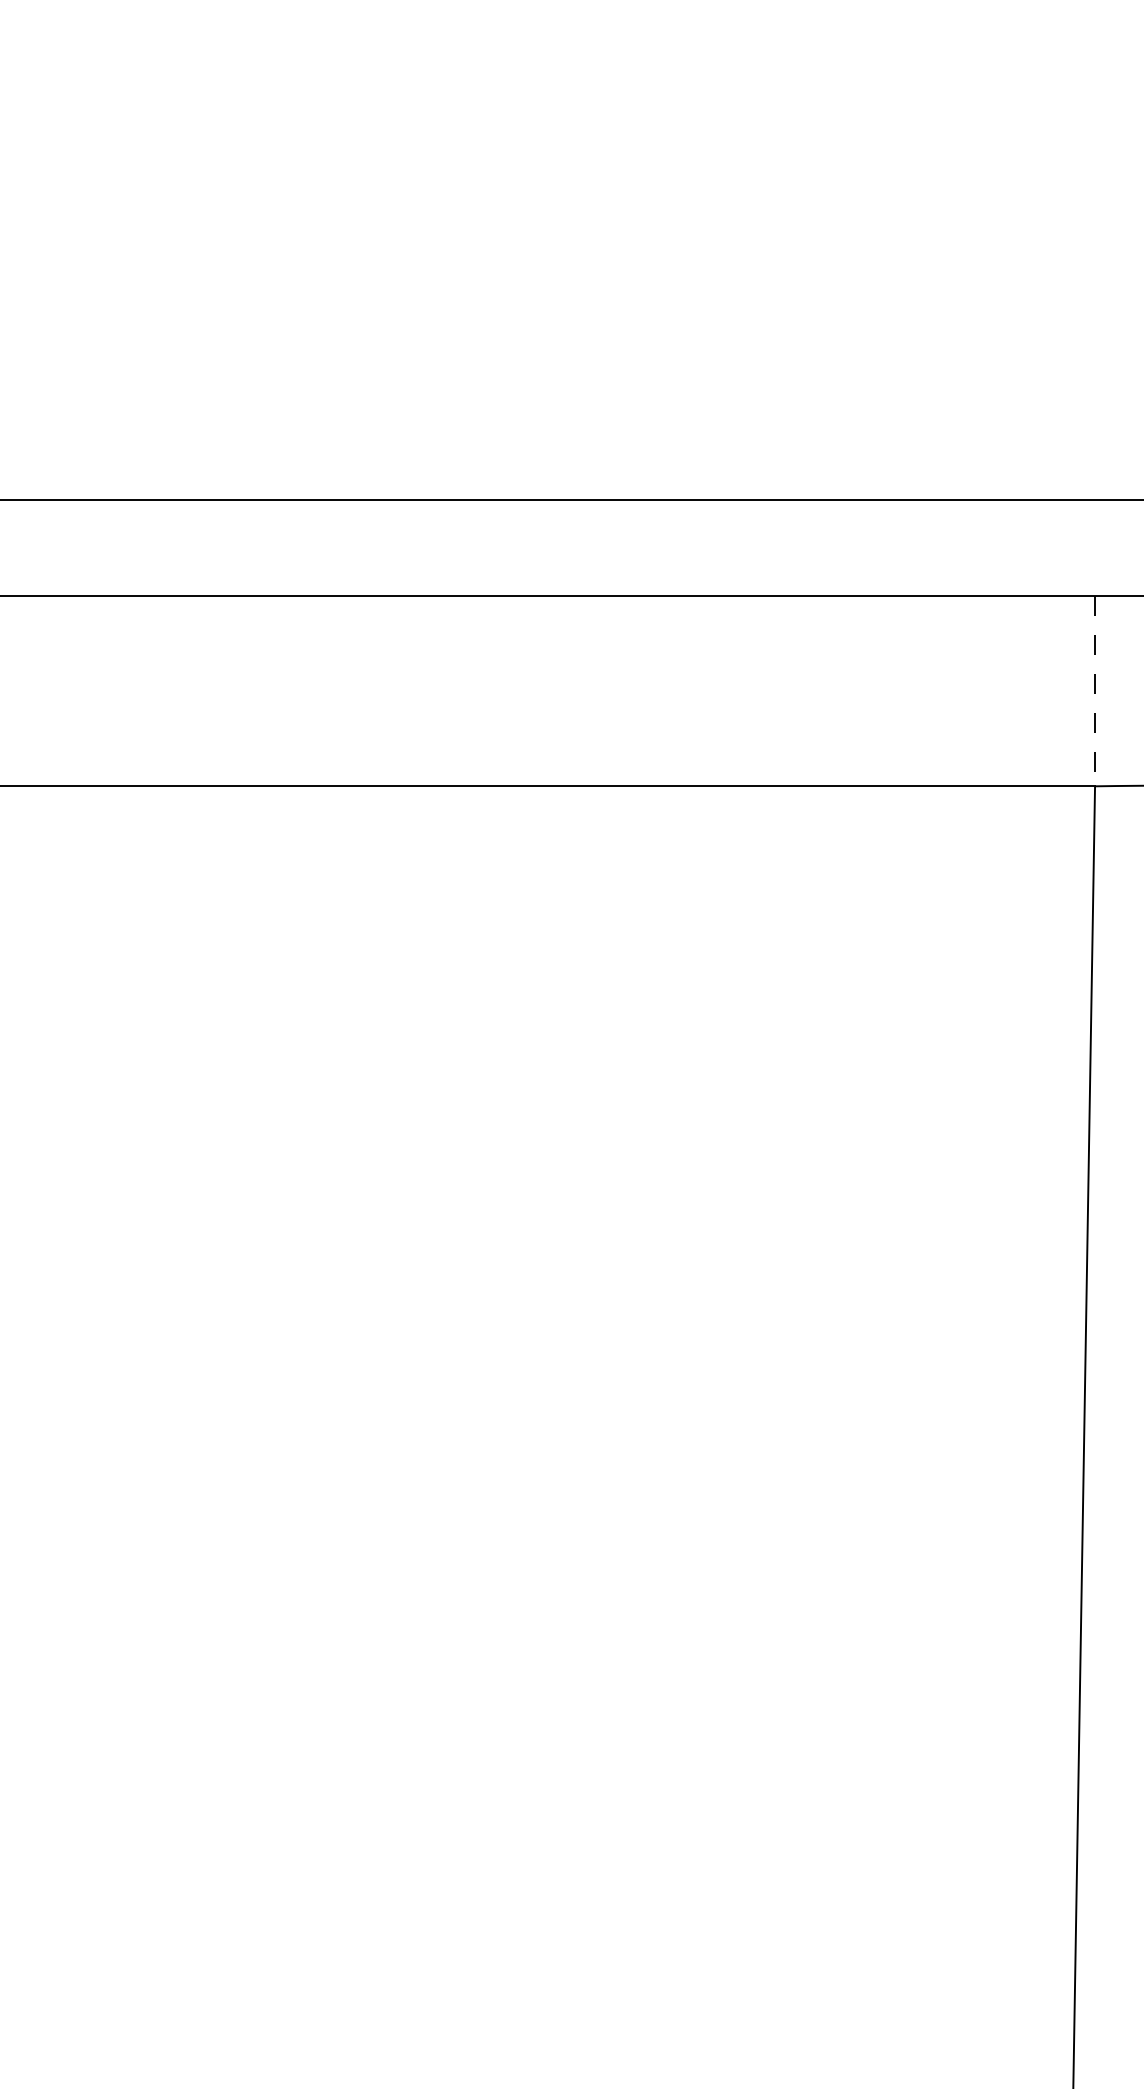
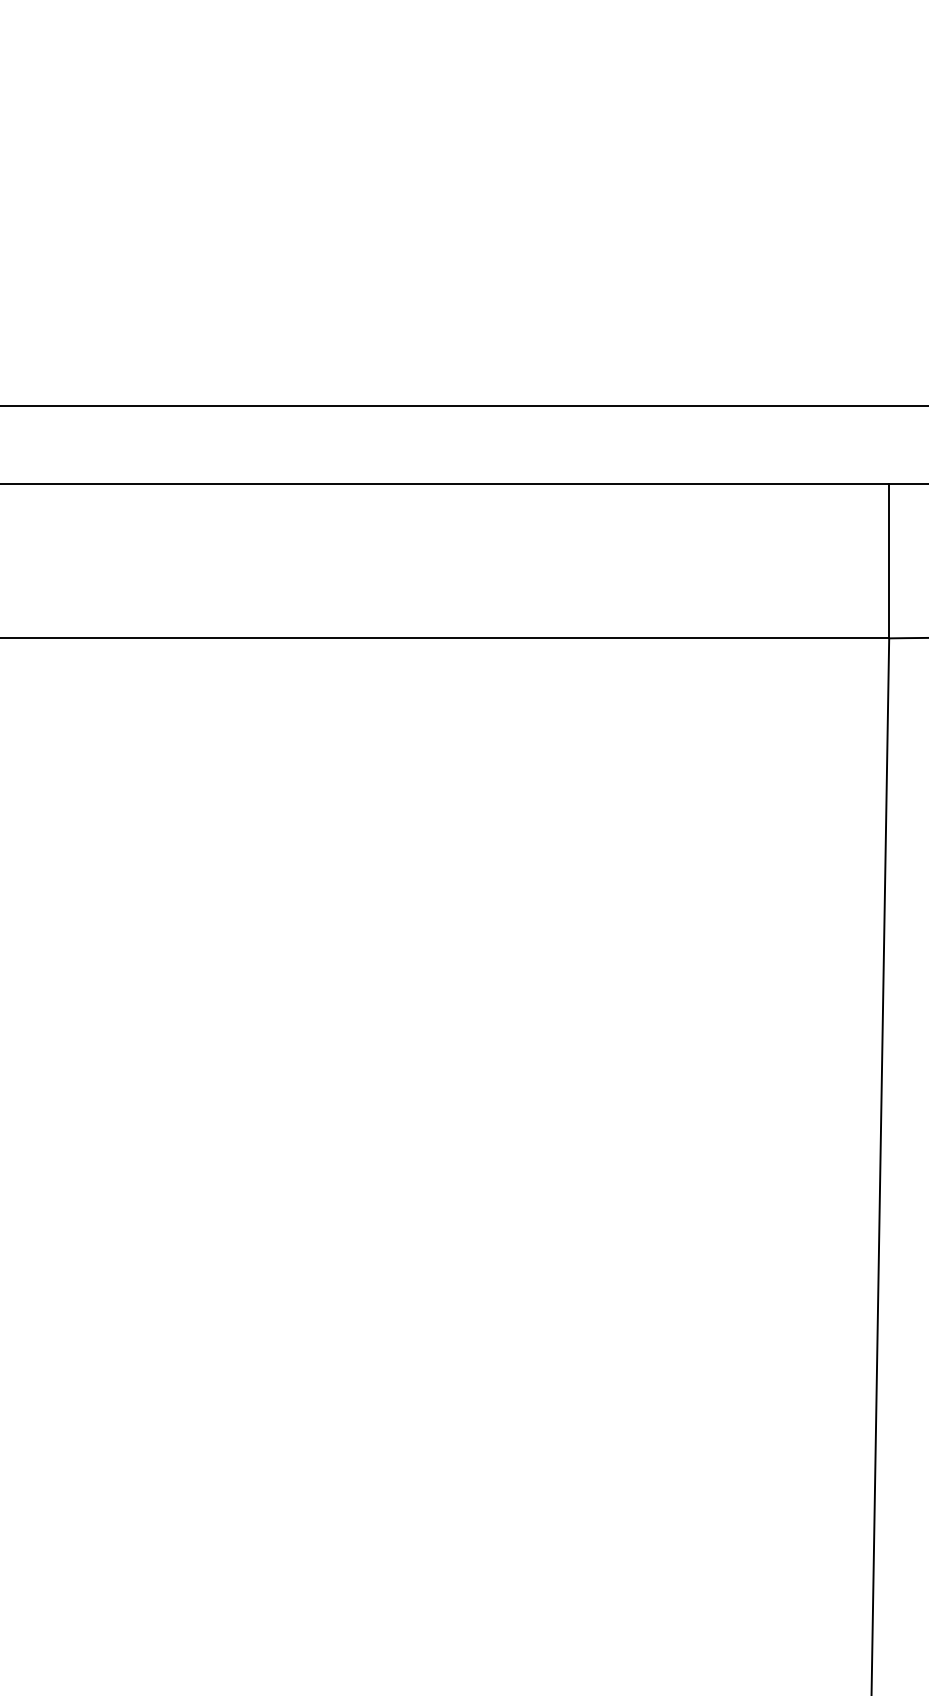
line: (1095, 691) -> (889, 561), dashed -> solid

